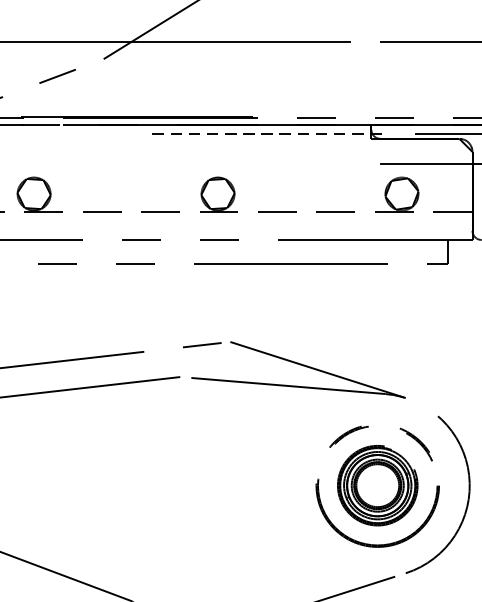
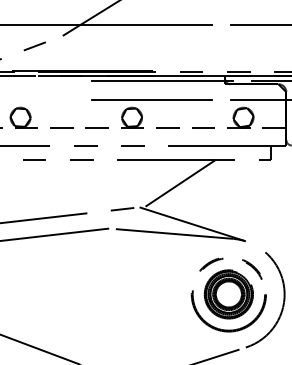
line: (268, 132) -> (162, 80), dashed -> solid
line: (251, 164) -> (152, 99), added
line: (297, 301) -> (180, 182), added

